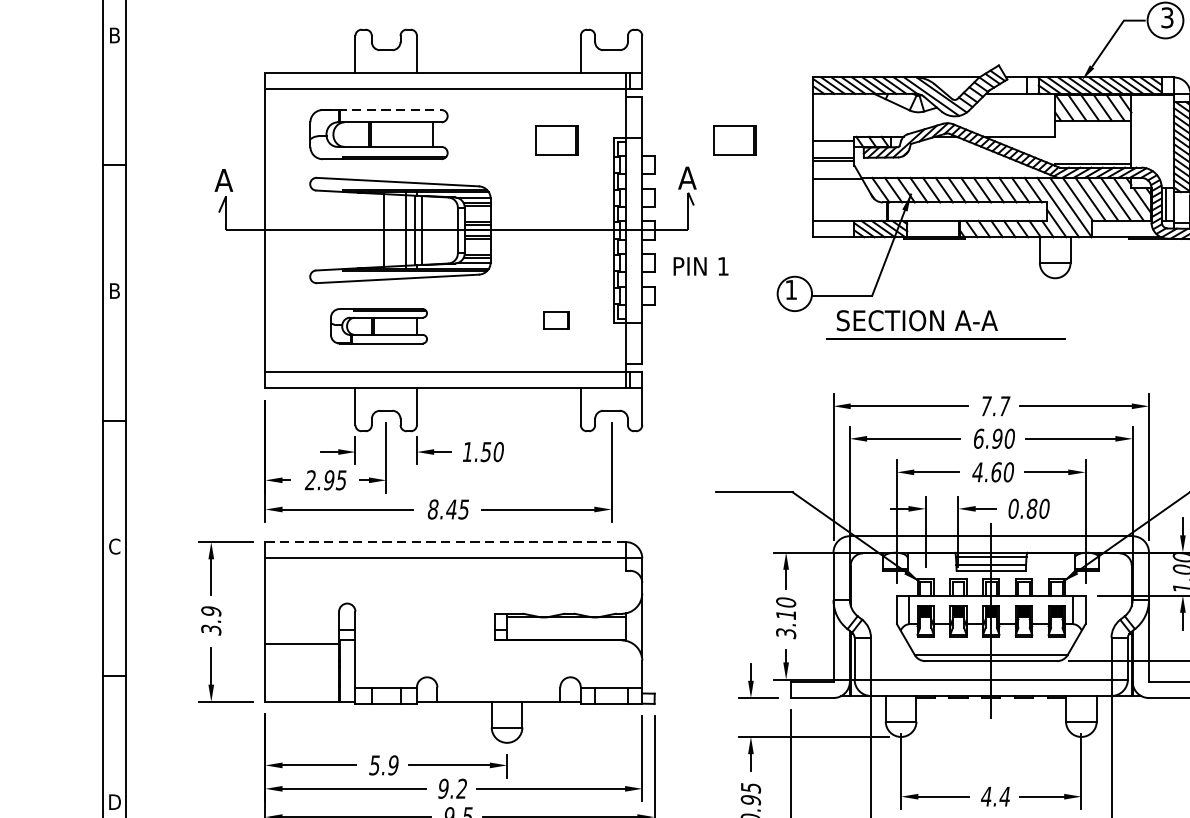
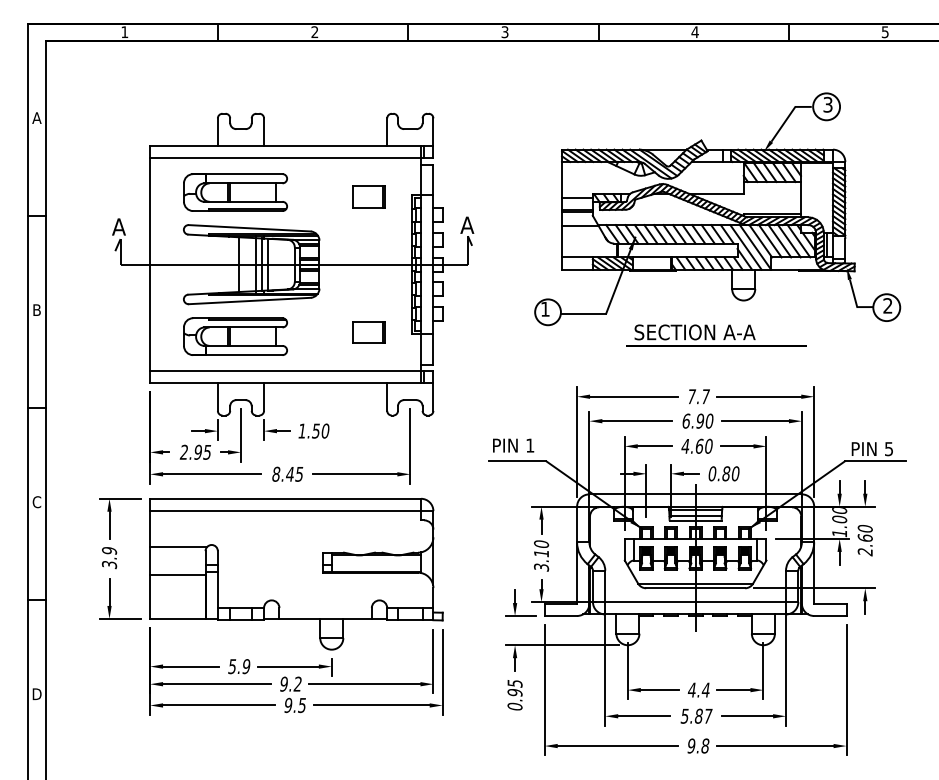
text: (114, 34) -> (36, 117), B -> A
line: (381, 110) -> (237, 174), dashed -> solid
part: (734, 139) -> (502, 196), removed
text: (700, 266) -> (513, 445), moved
part: (555, 320) -> (368, 332), size x1.67
text: (945, 324) -> (716, 335), moved
part: (378, 326) -> (235, 336), size x1.43
line: (446, 541) -> (286, 498), dashed -> solid
line: (303, 605) -> (178, 546), added

